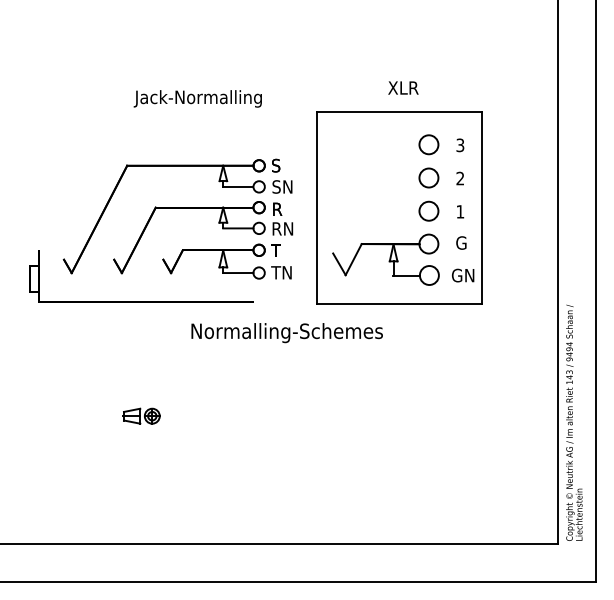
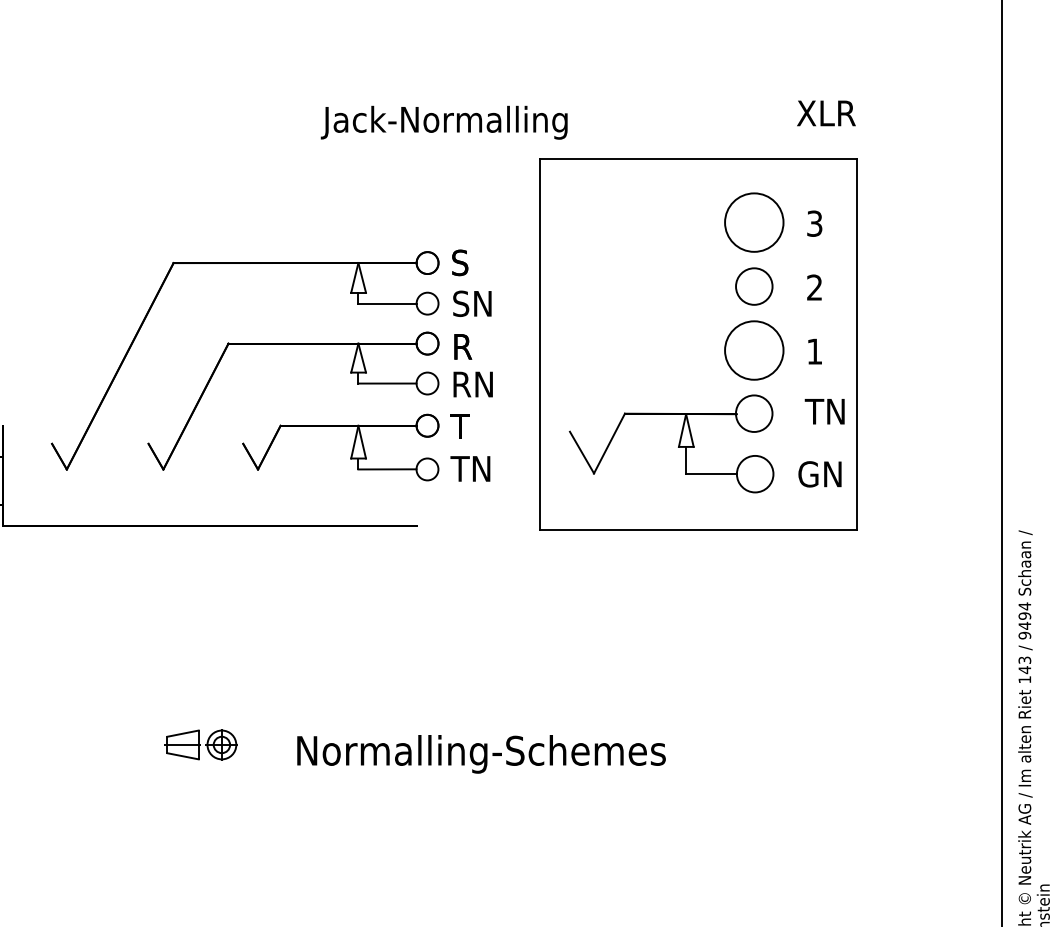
text: (403, 87) -> (826, 112), moved
text: (197, 98) -> (443, 121), moved
circle: (428, 144) -> (753, 222), size x1.6
circle: (428, 210) -> (753, 349), size x1.6
text: (465, 242) -> (824, 410), G -> TN
text: (286, 333) -> (480, 755), moved

